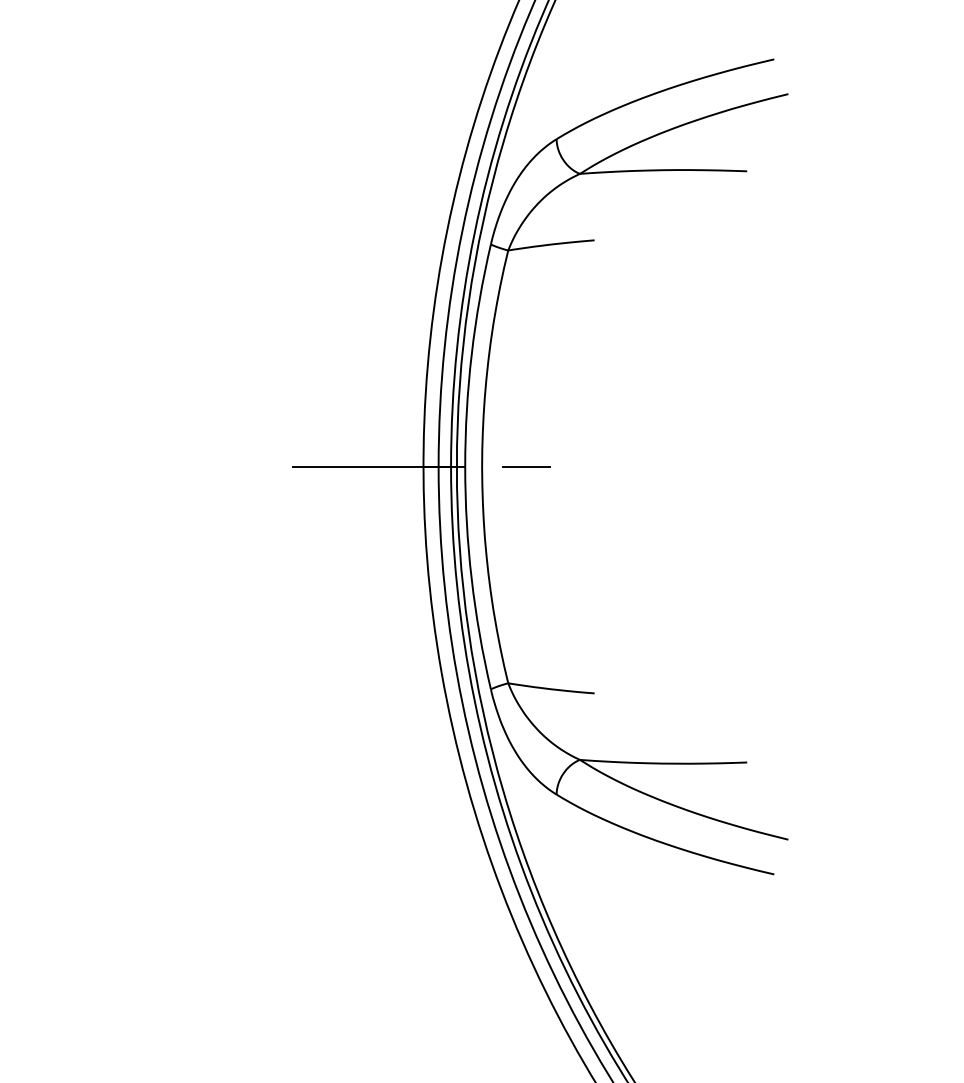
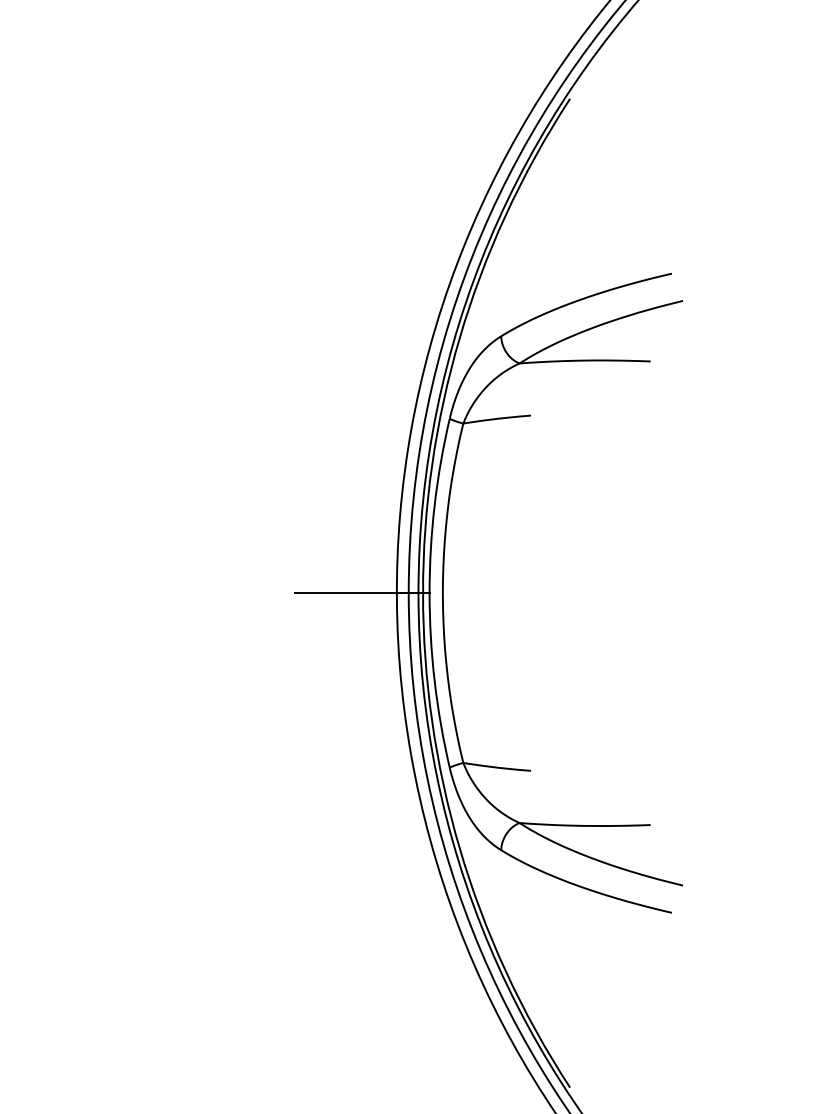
line: (526, 465) -> (477, 592), removed

